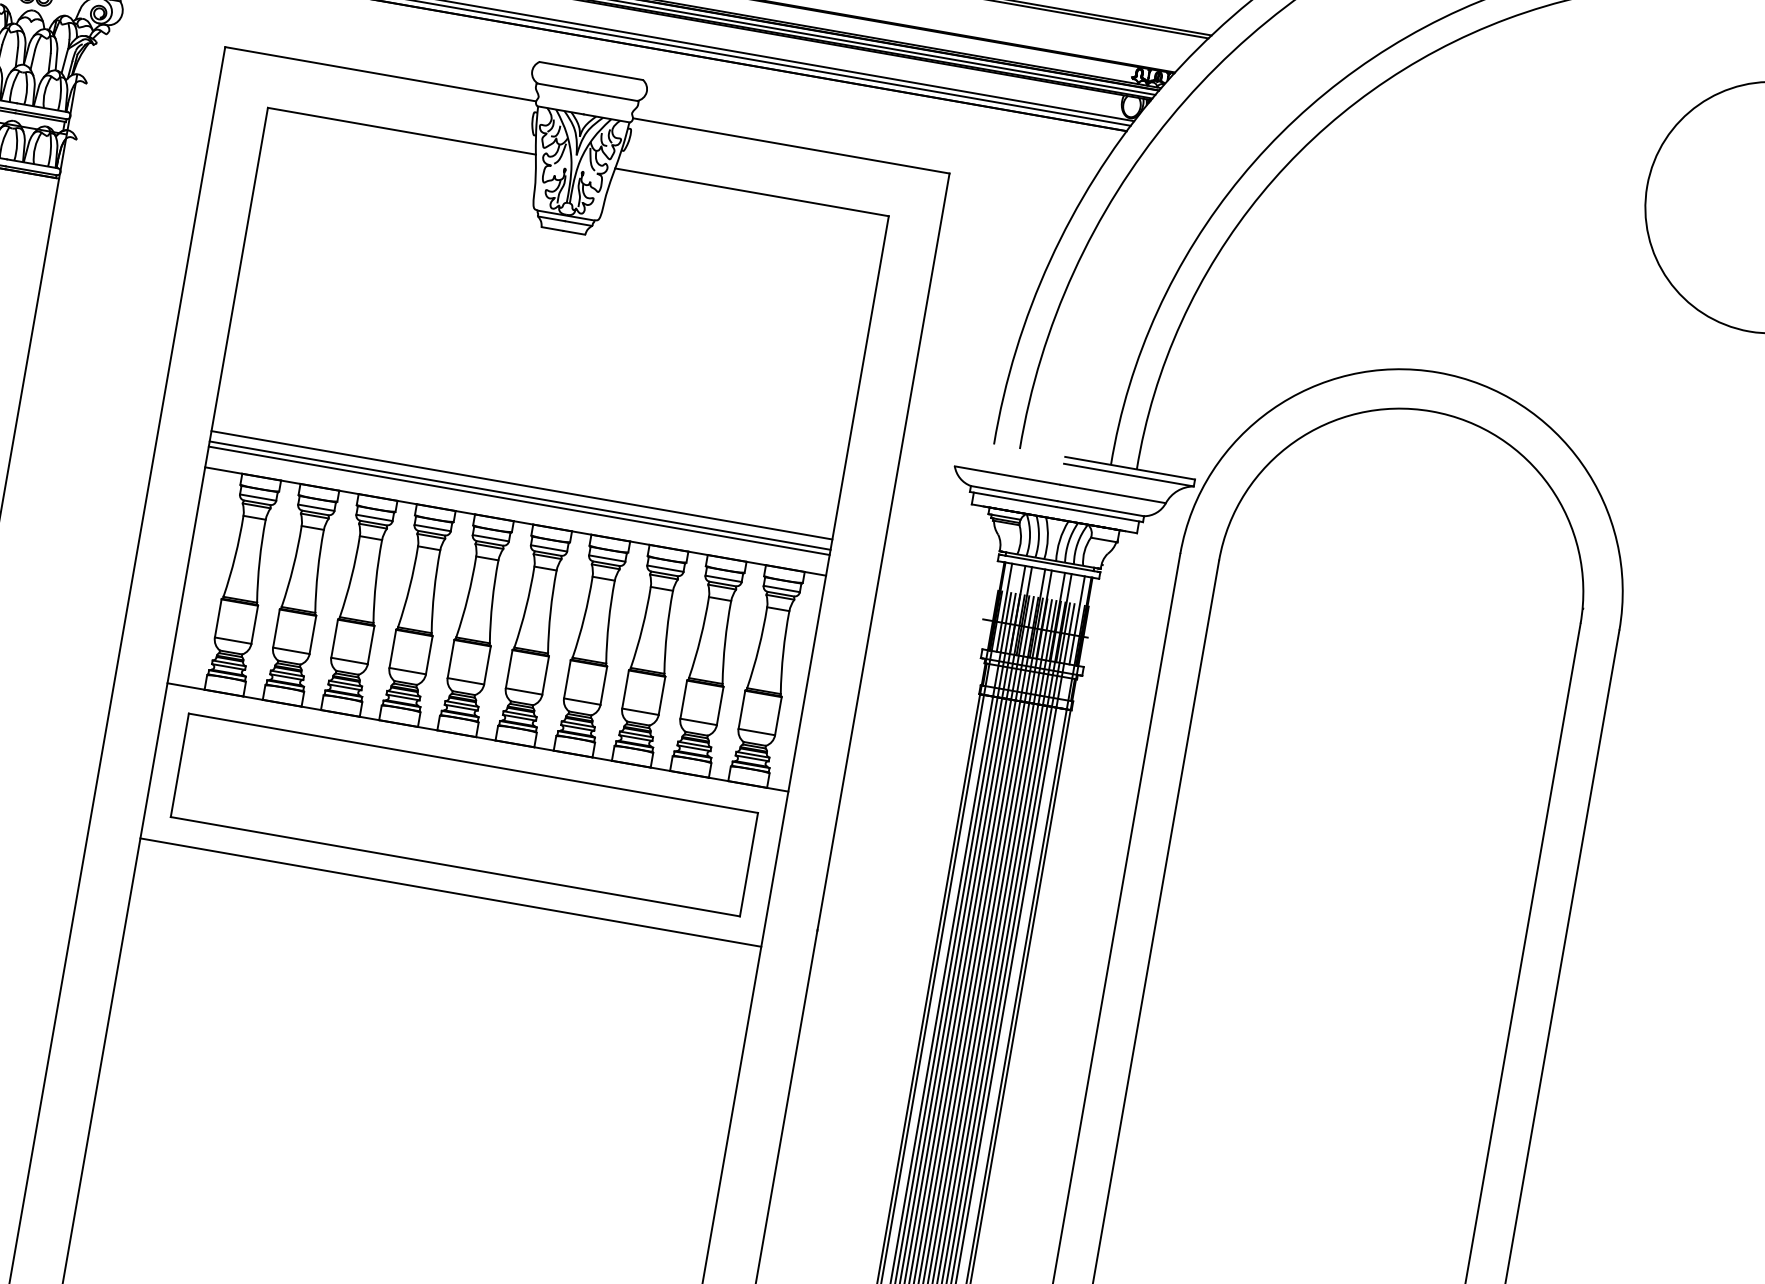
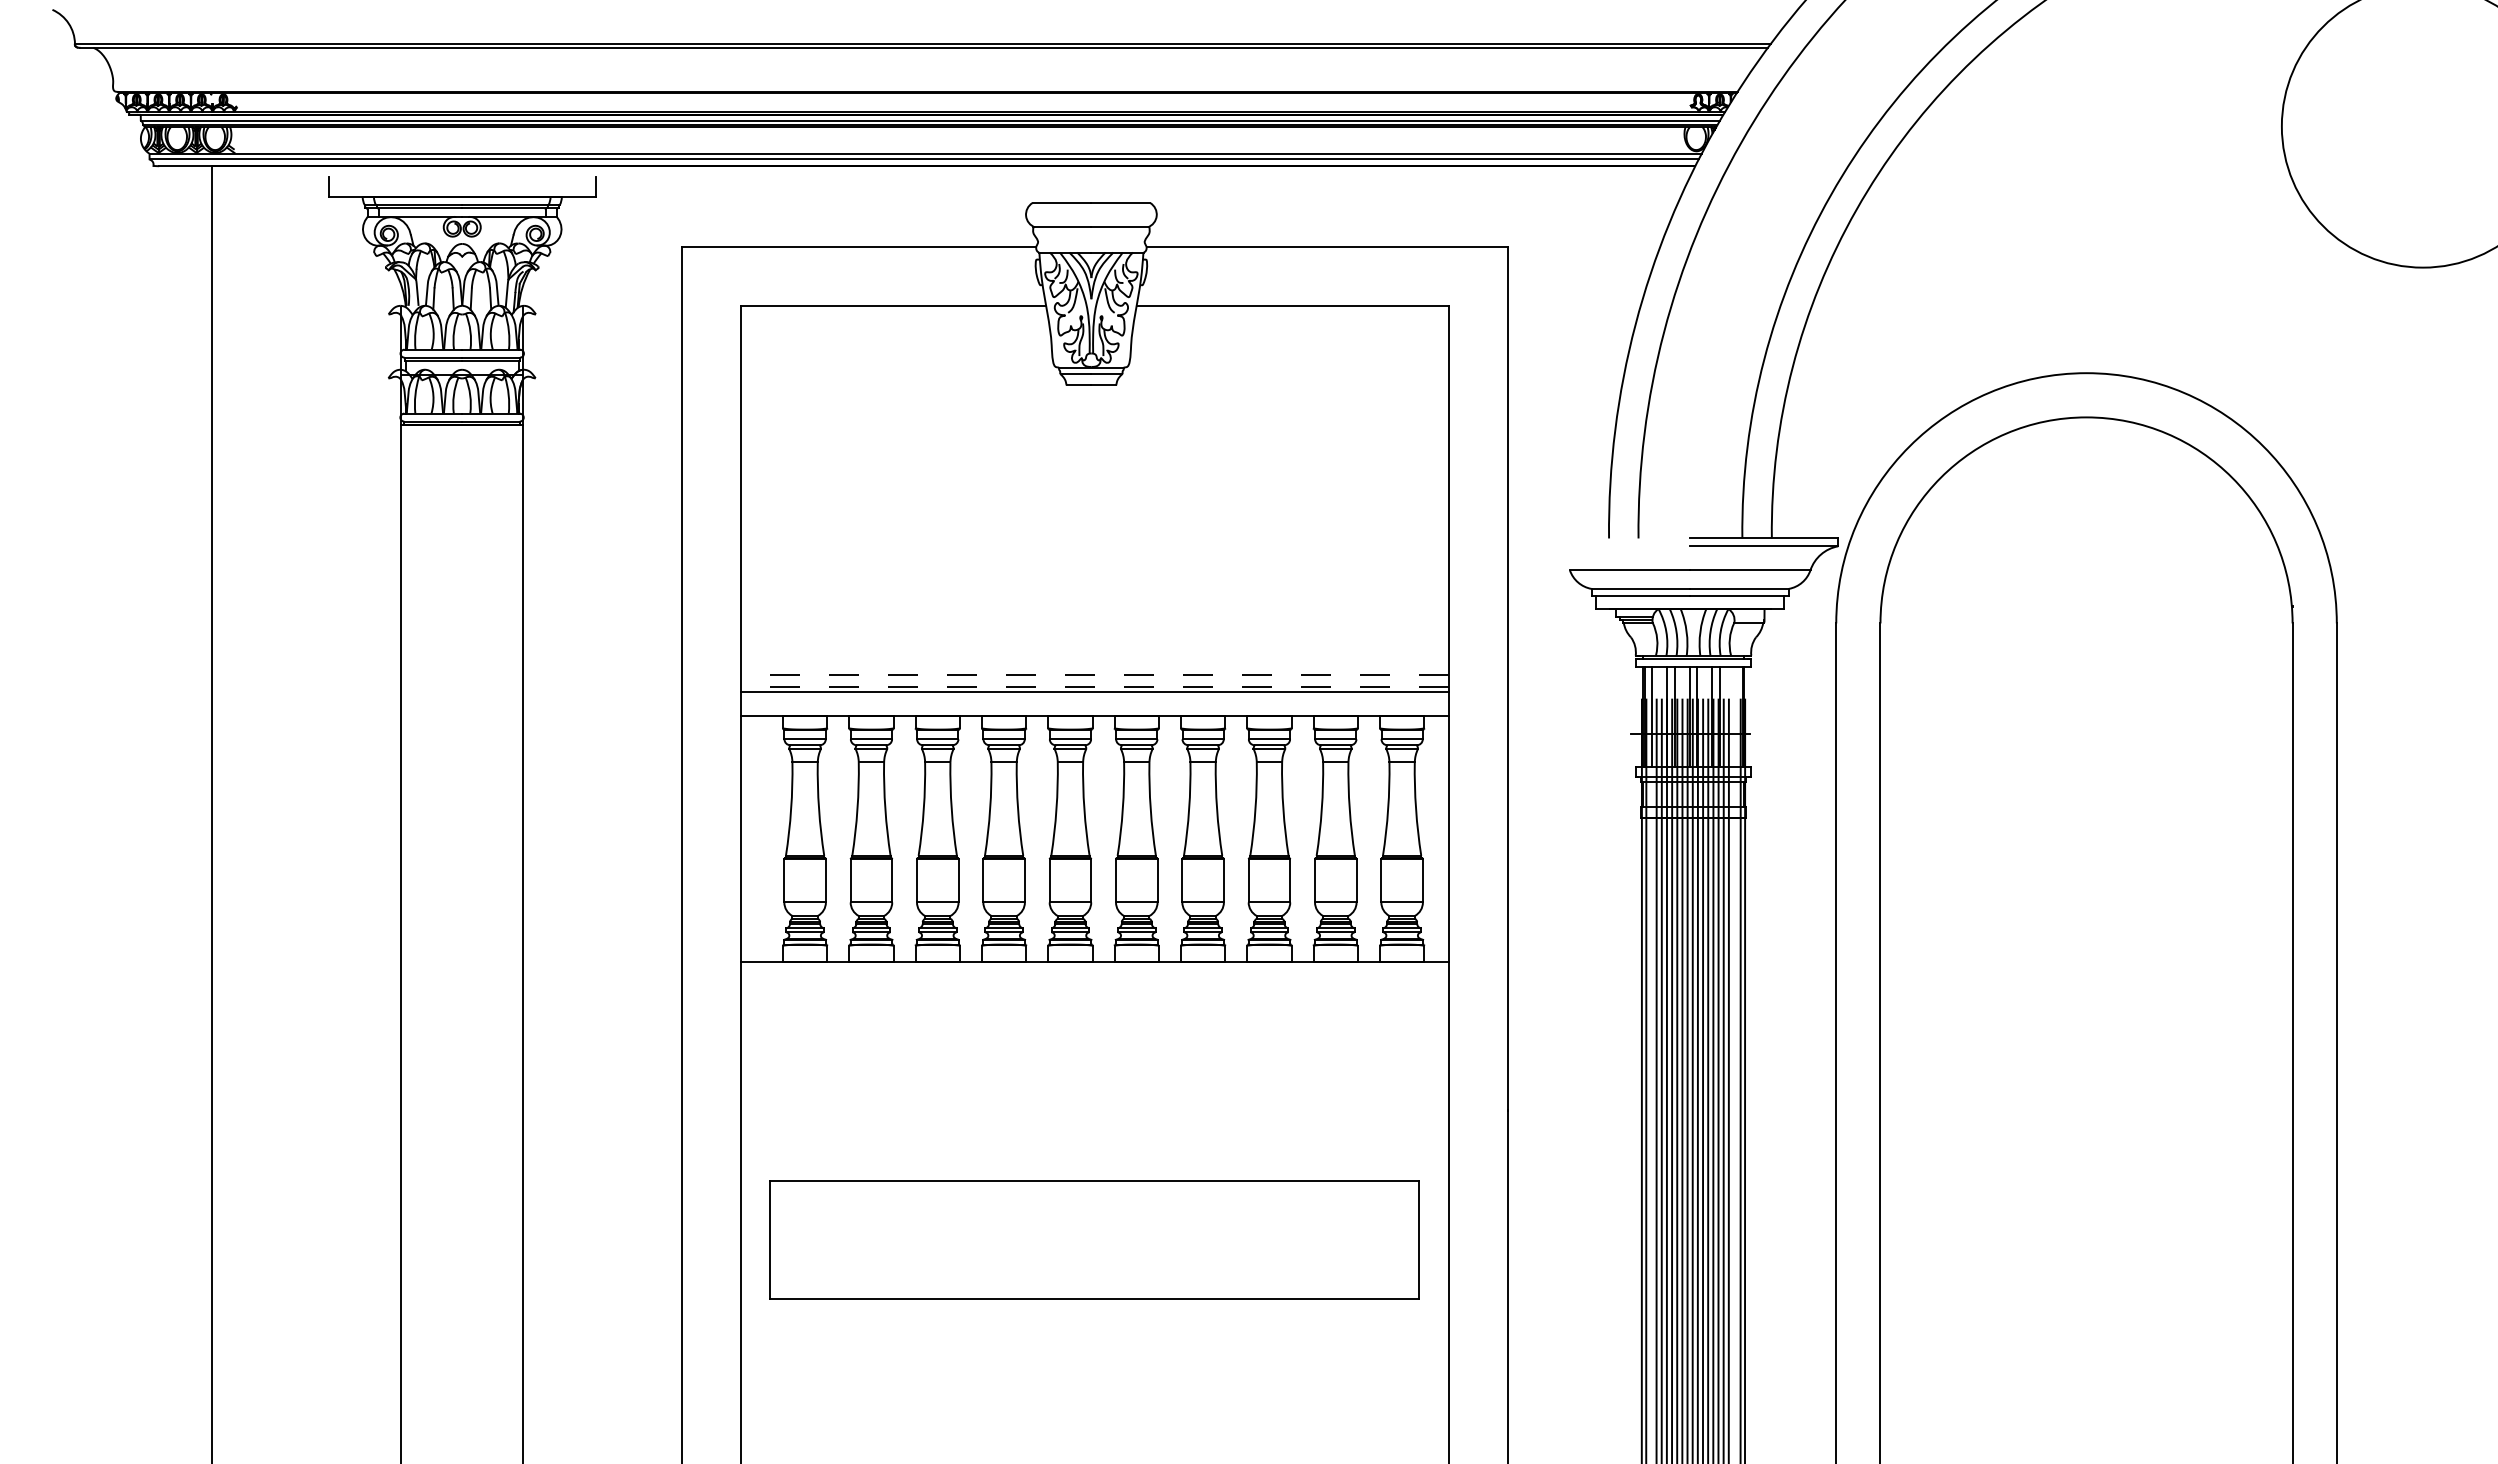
line: (521, 485) -> (1094, 674), solid -> dashed
line: (520, 495) -> (1094, 686), solid -> dashed
line: (1076, 619) -> (1734, 716), removed
part: (464, 814) -> (1094, 1239), moved
line: (450, 892) -> (1094, 1139), removed

